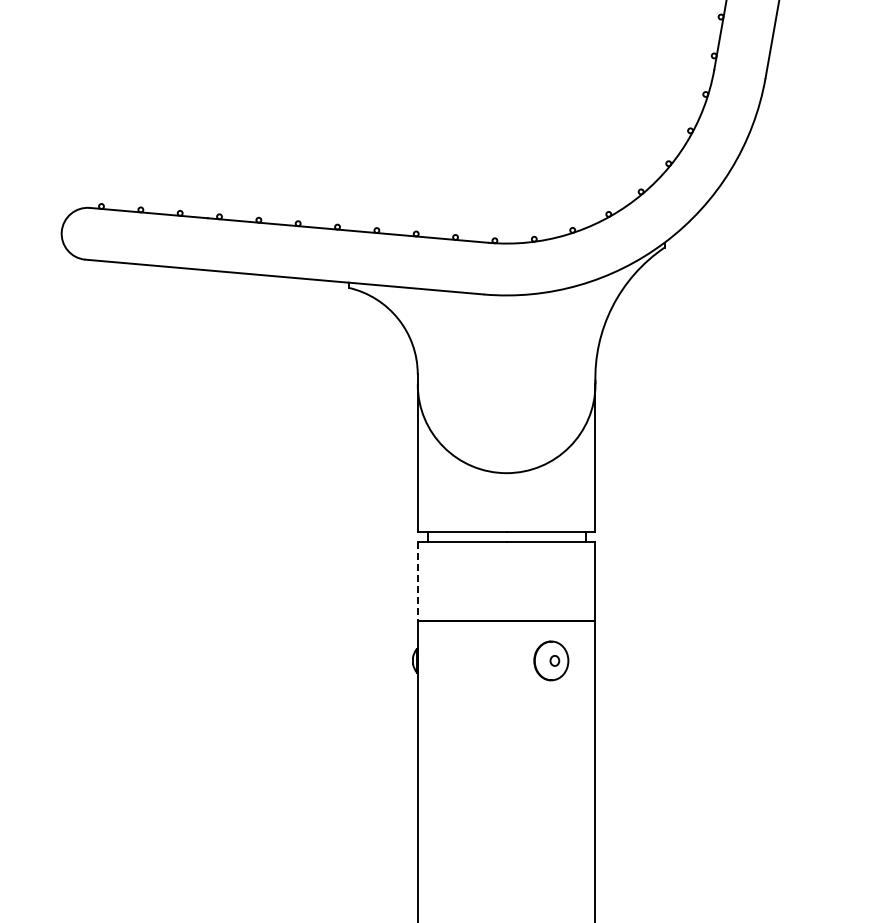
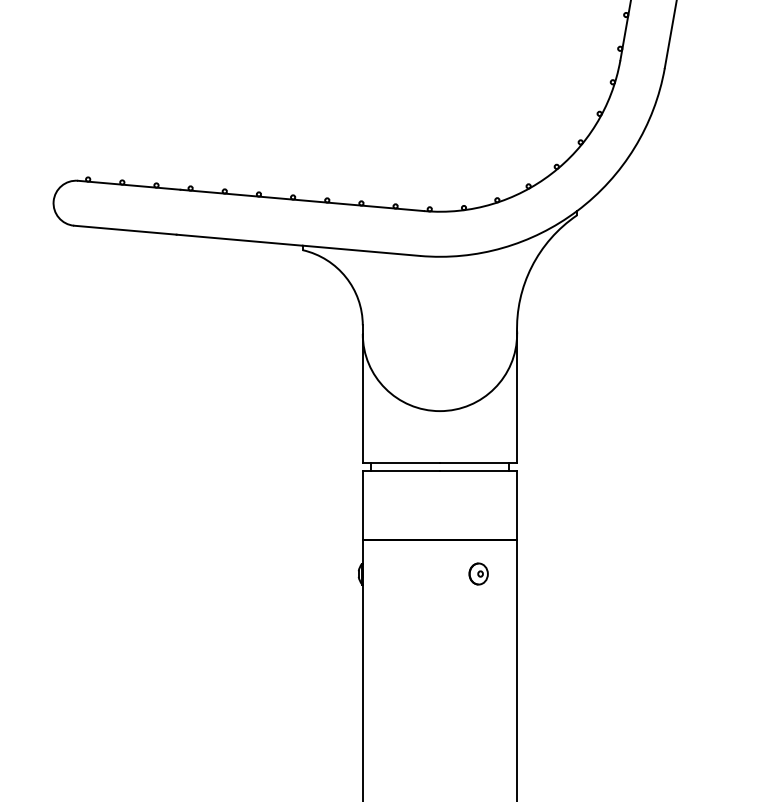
line: (417, 582) -> (362, 506), dashed -> solid
part: (550, 660) -> (478, 573), size x0.62

